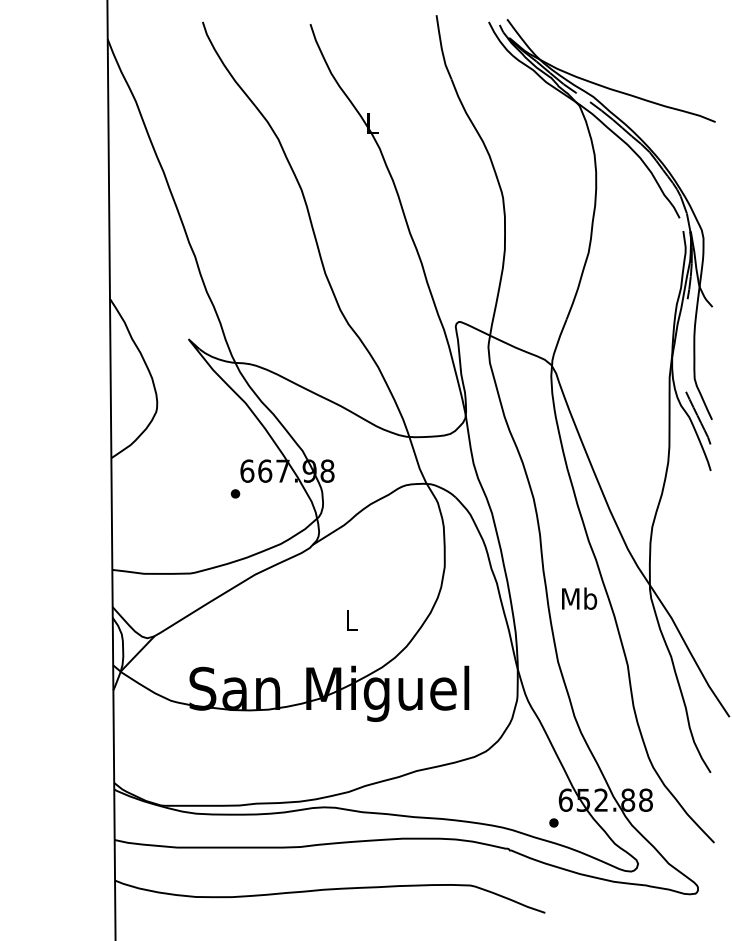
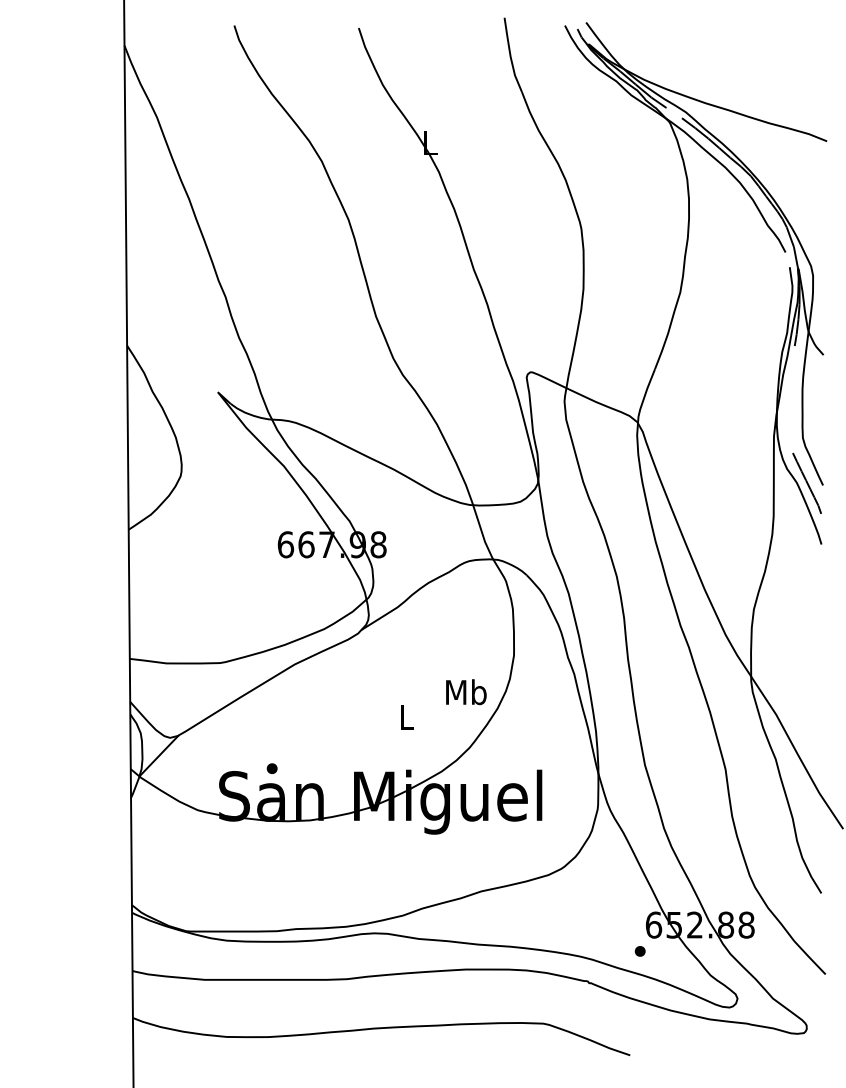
part: (235, 493) -> (272, 768), moved
text: (579, 598) -> (466, 691), moved

